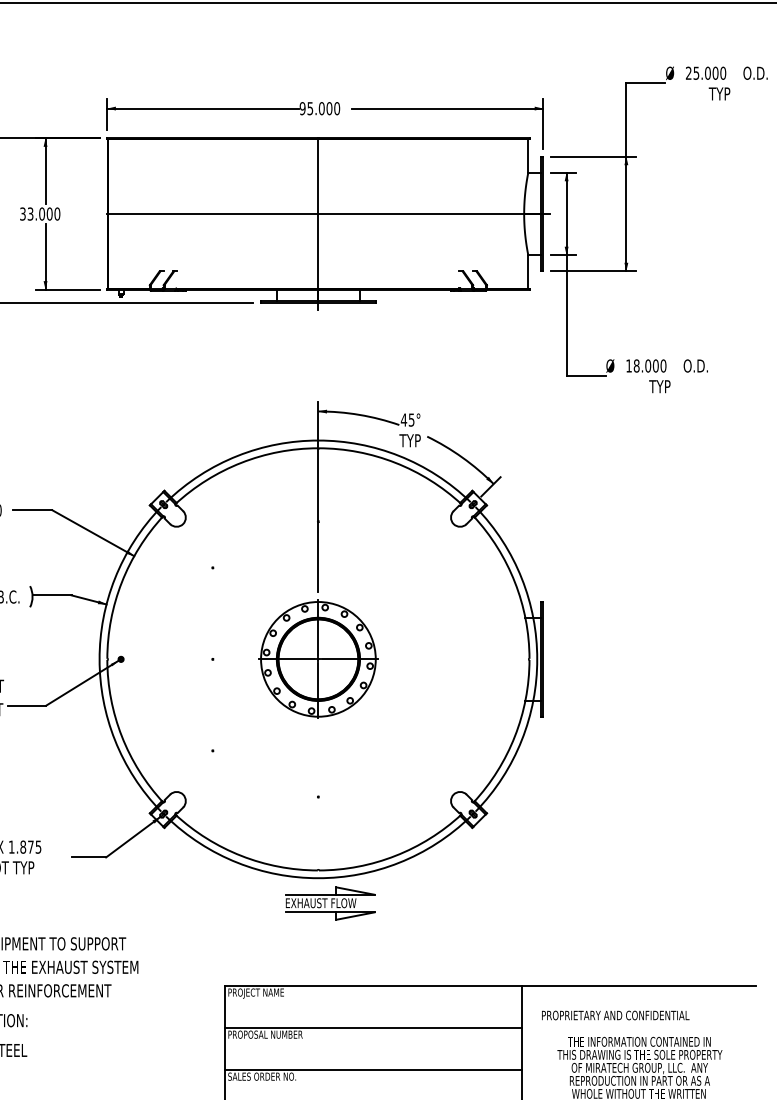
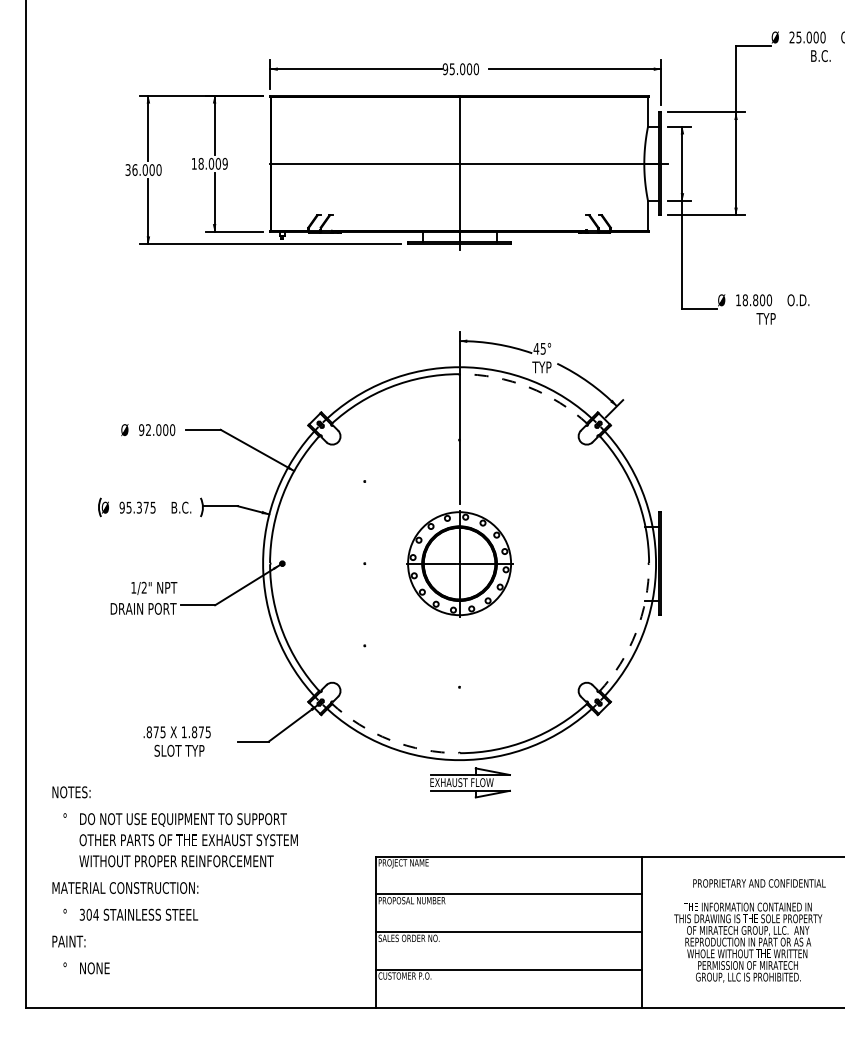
text: (720, 93) -> (820, 55), TYP -> B.C.
text: (39, 213) -> (209, 163), 33.000 -> 18.009
text: (648, 365) -> (755, 299), 18.000 -> 18.800
arc: (395, 463) -> (528, 387), solid -> dashed
arc: (515, 736) -> (636, 632), solid -> dashed
arc: (241, 856) -> (390, 740), solid -> dashed
text: (615, 1015) -> (759, 883), moved

